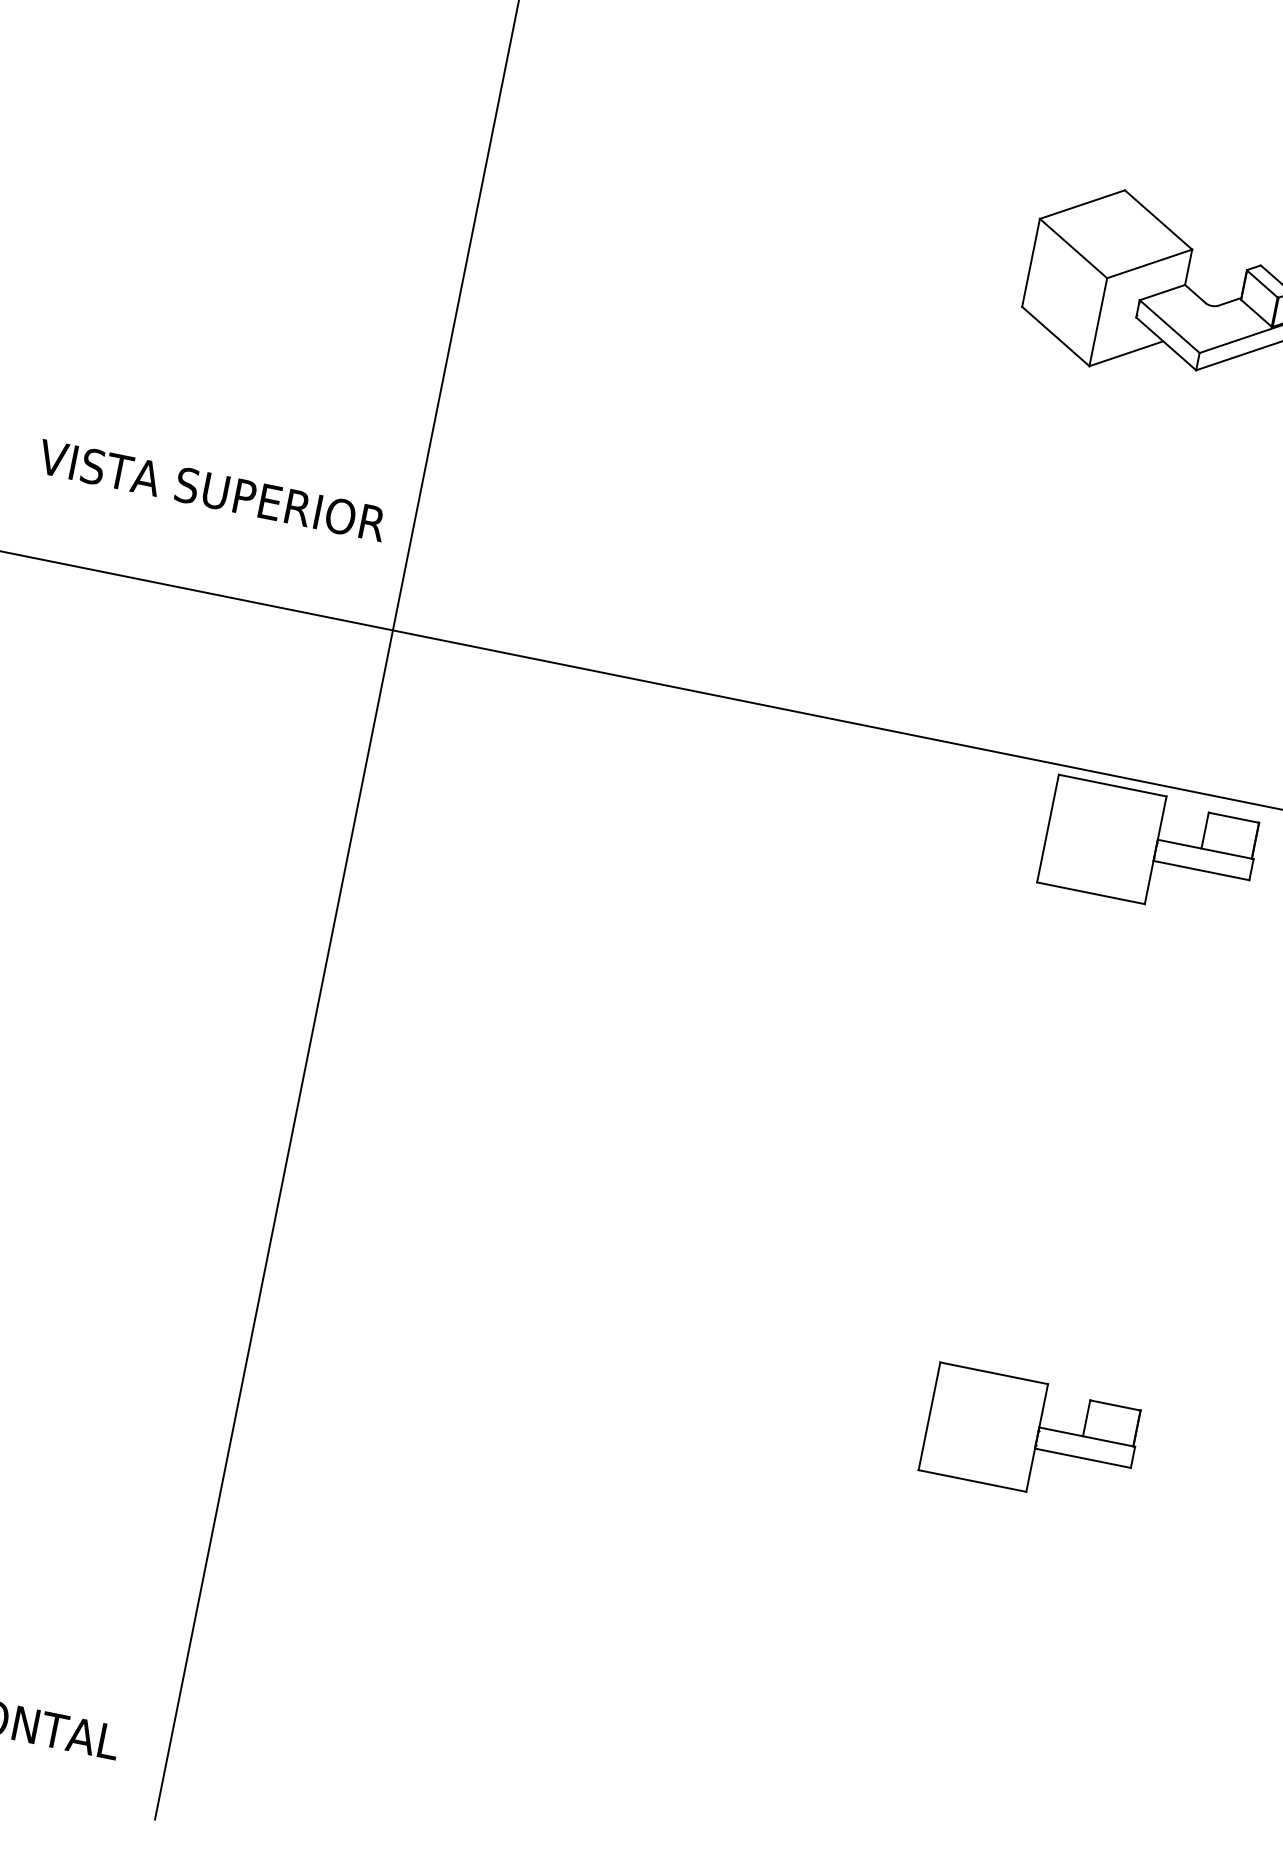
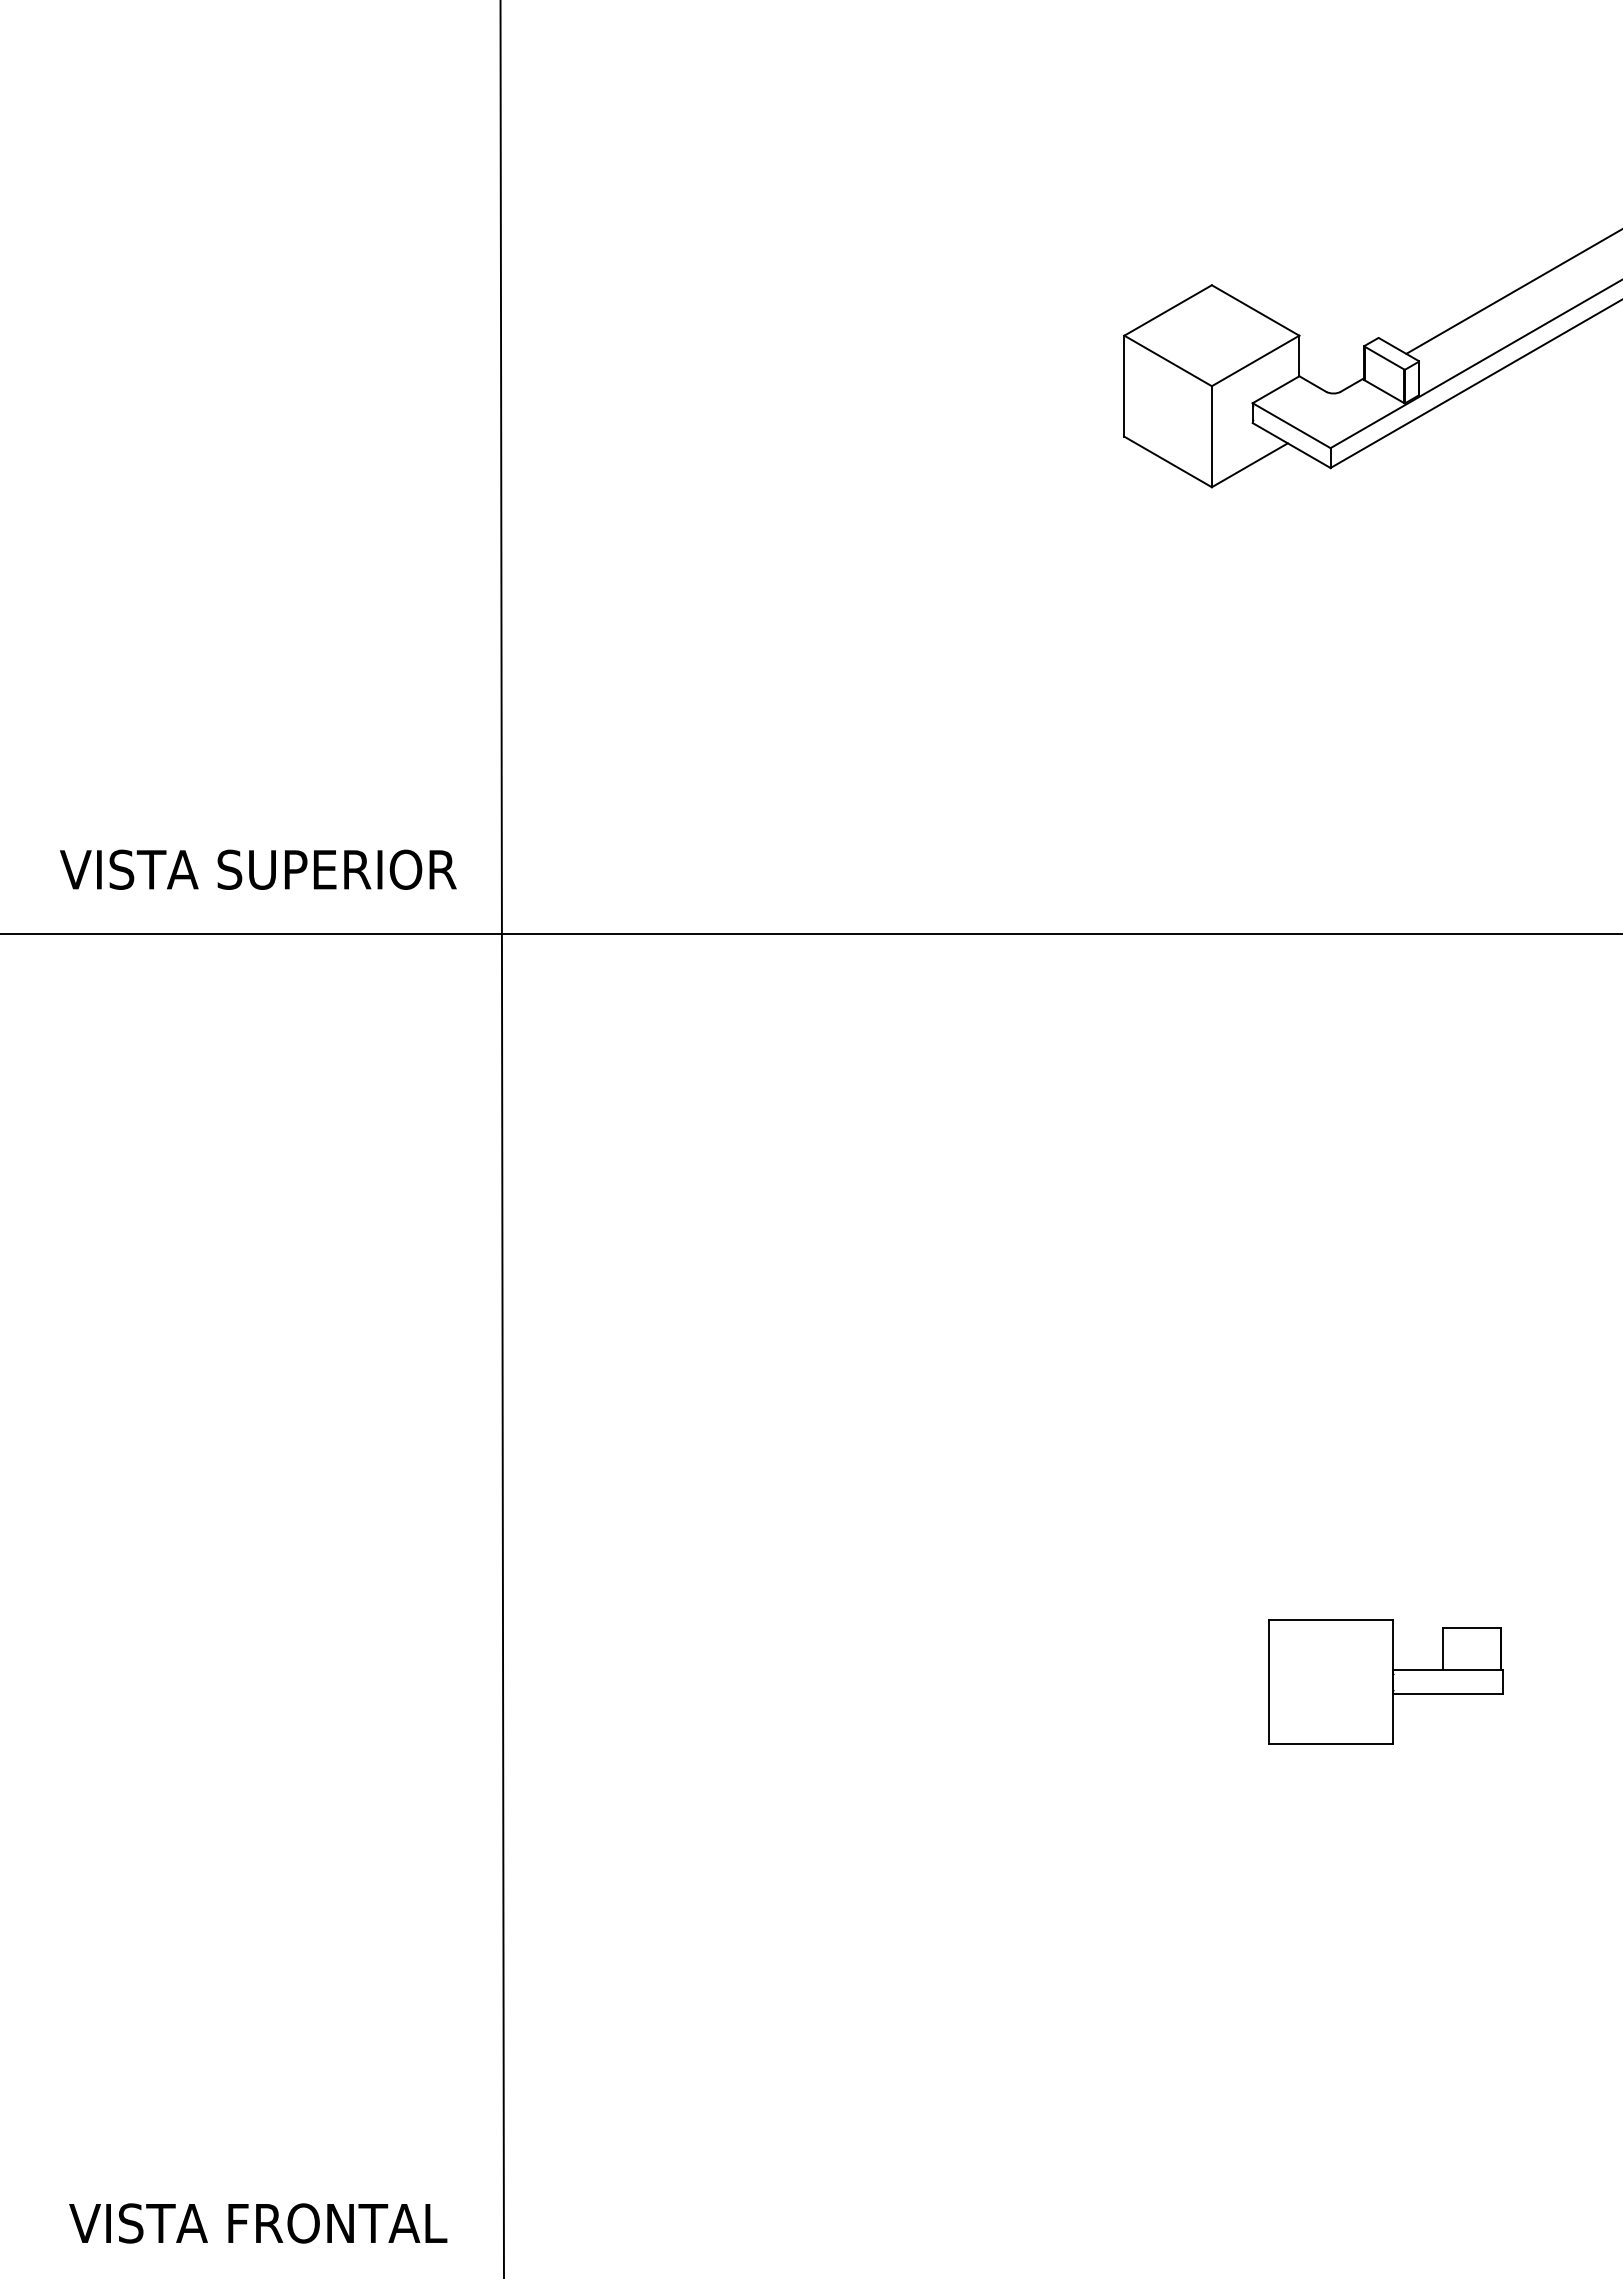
text: (212, 490) -> (258, 869), moved
part: (1149, 848) -> (1385, 1006), removed

